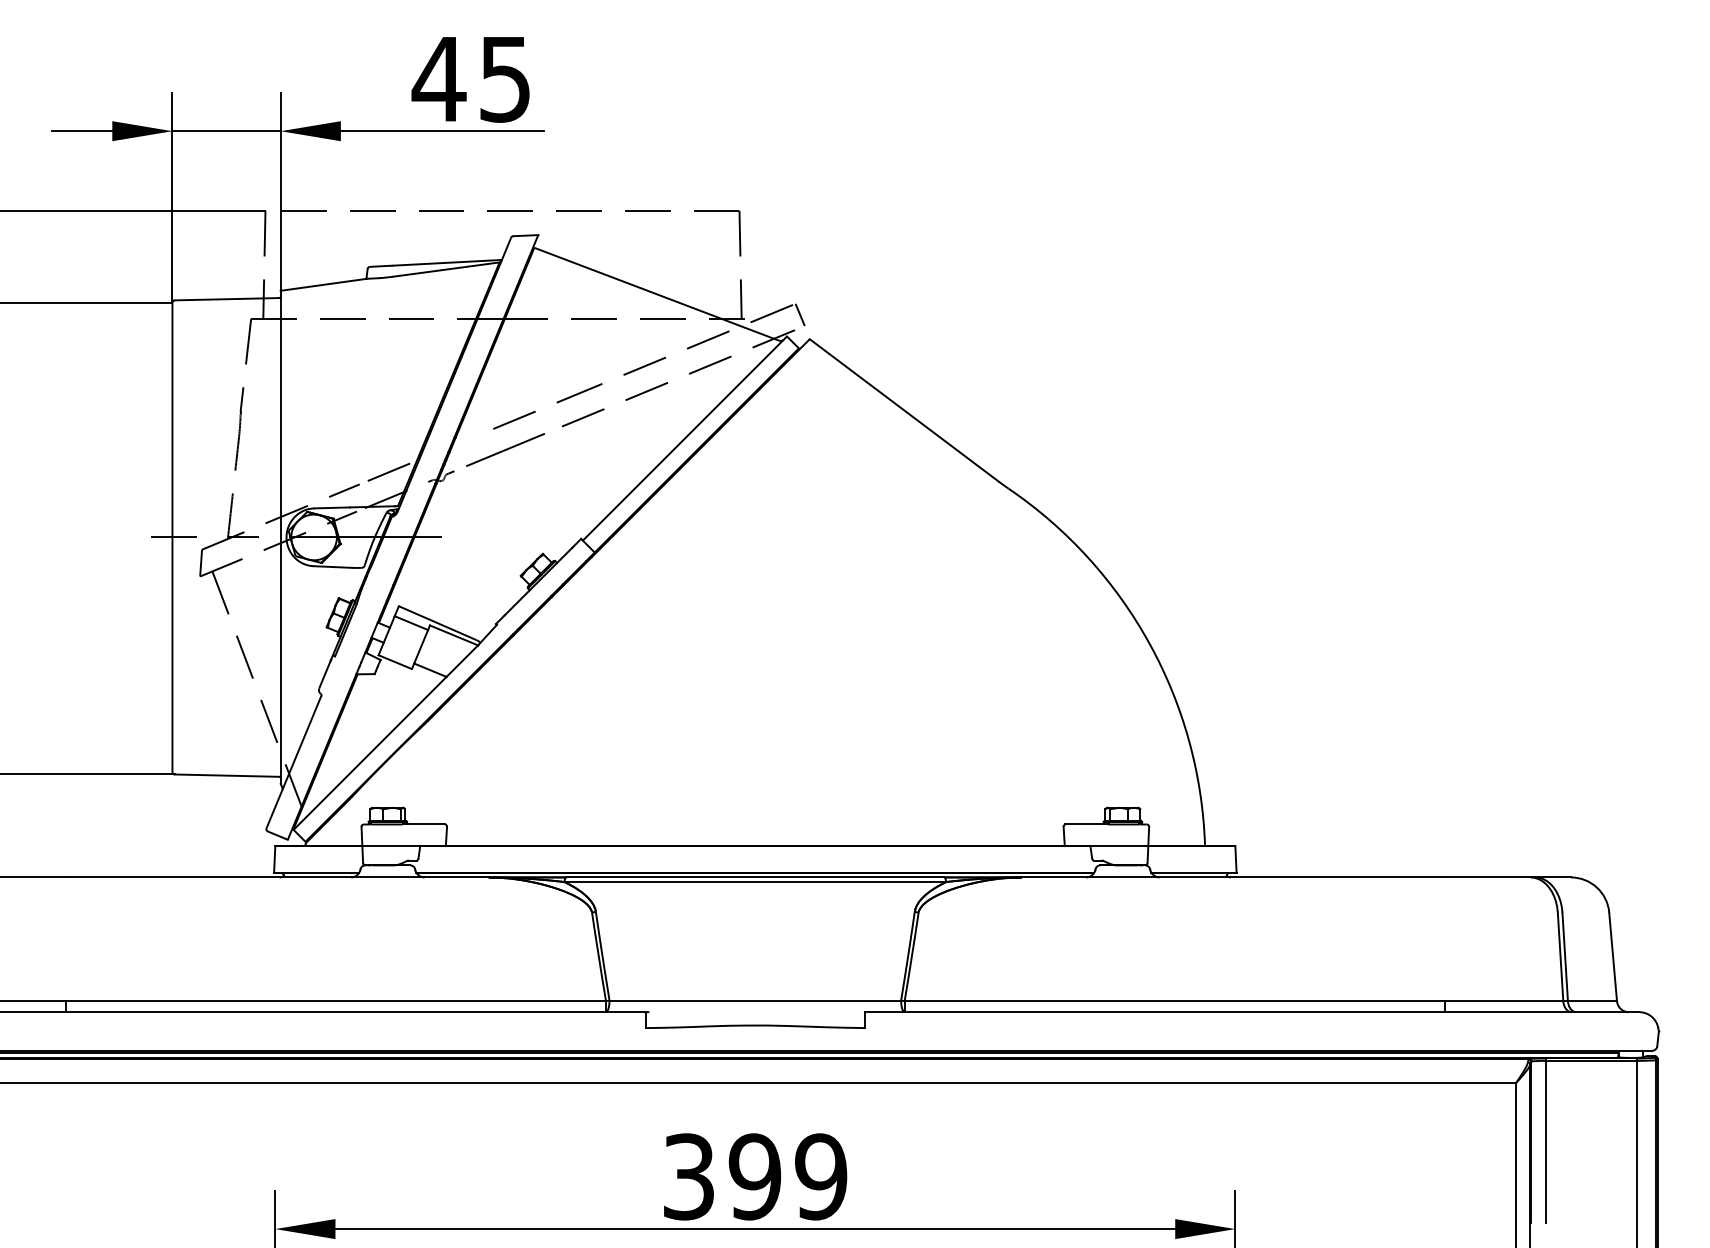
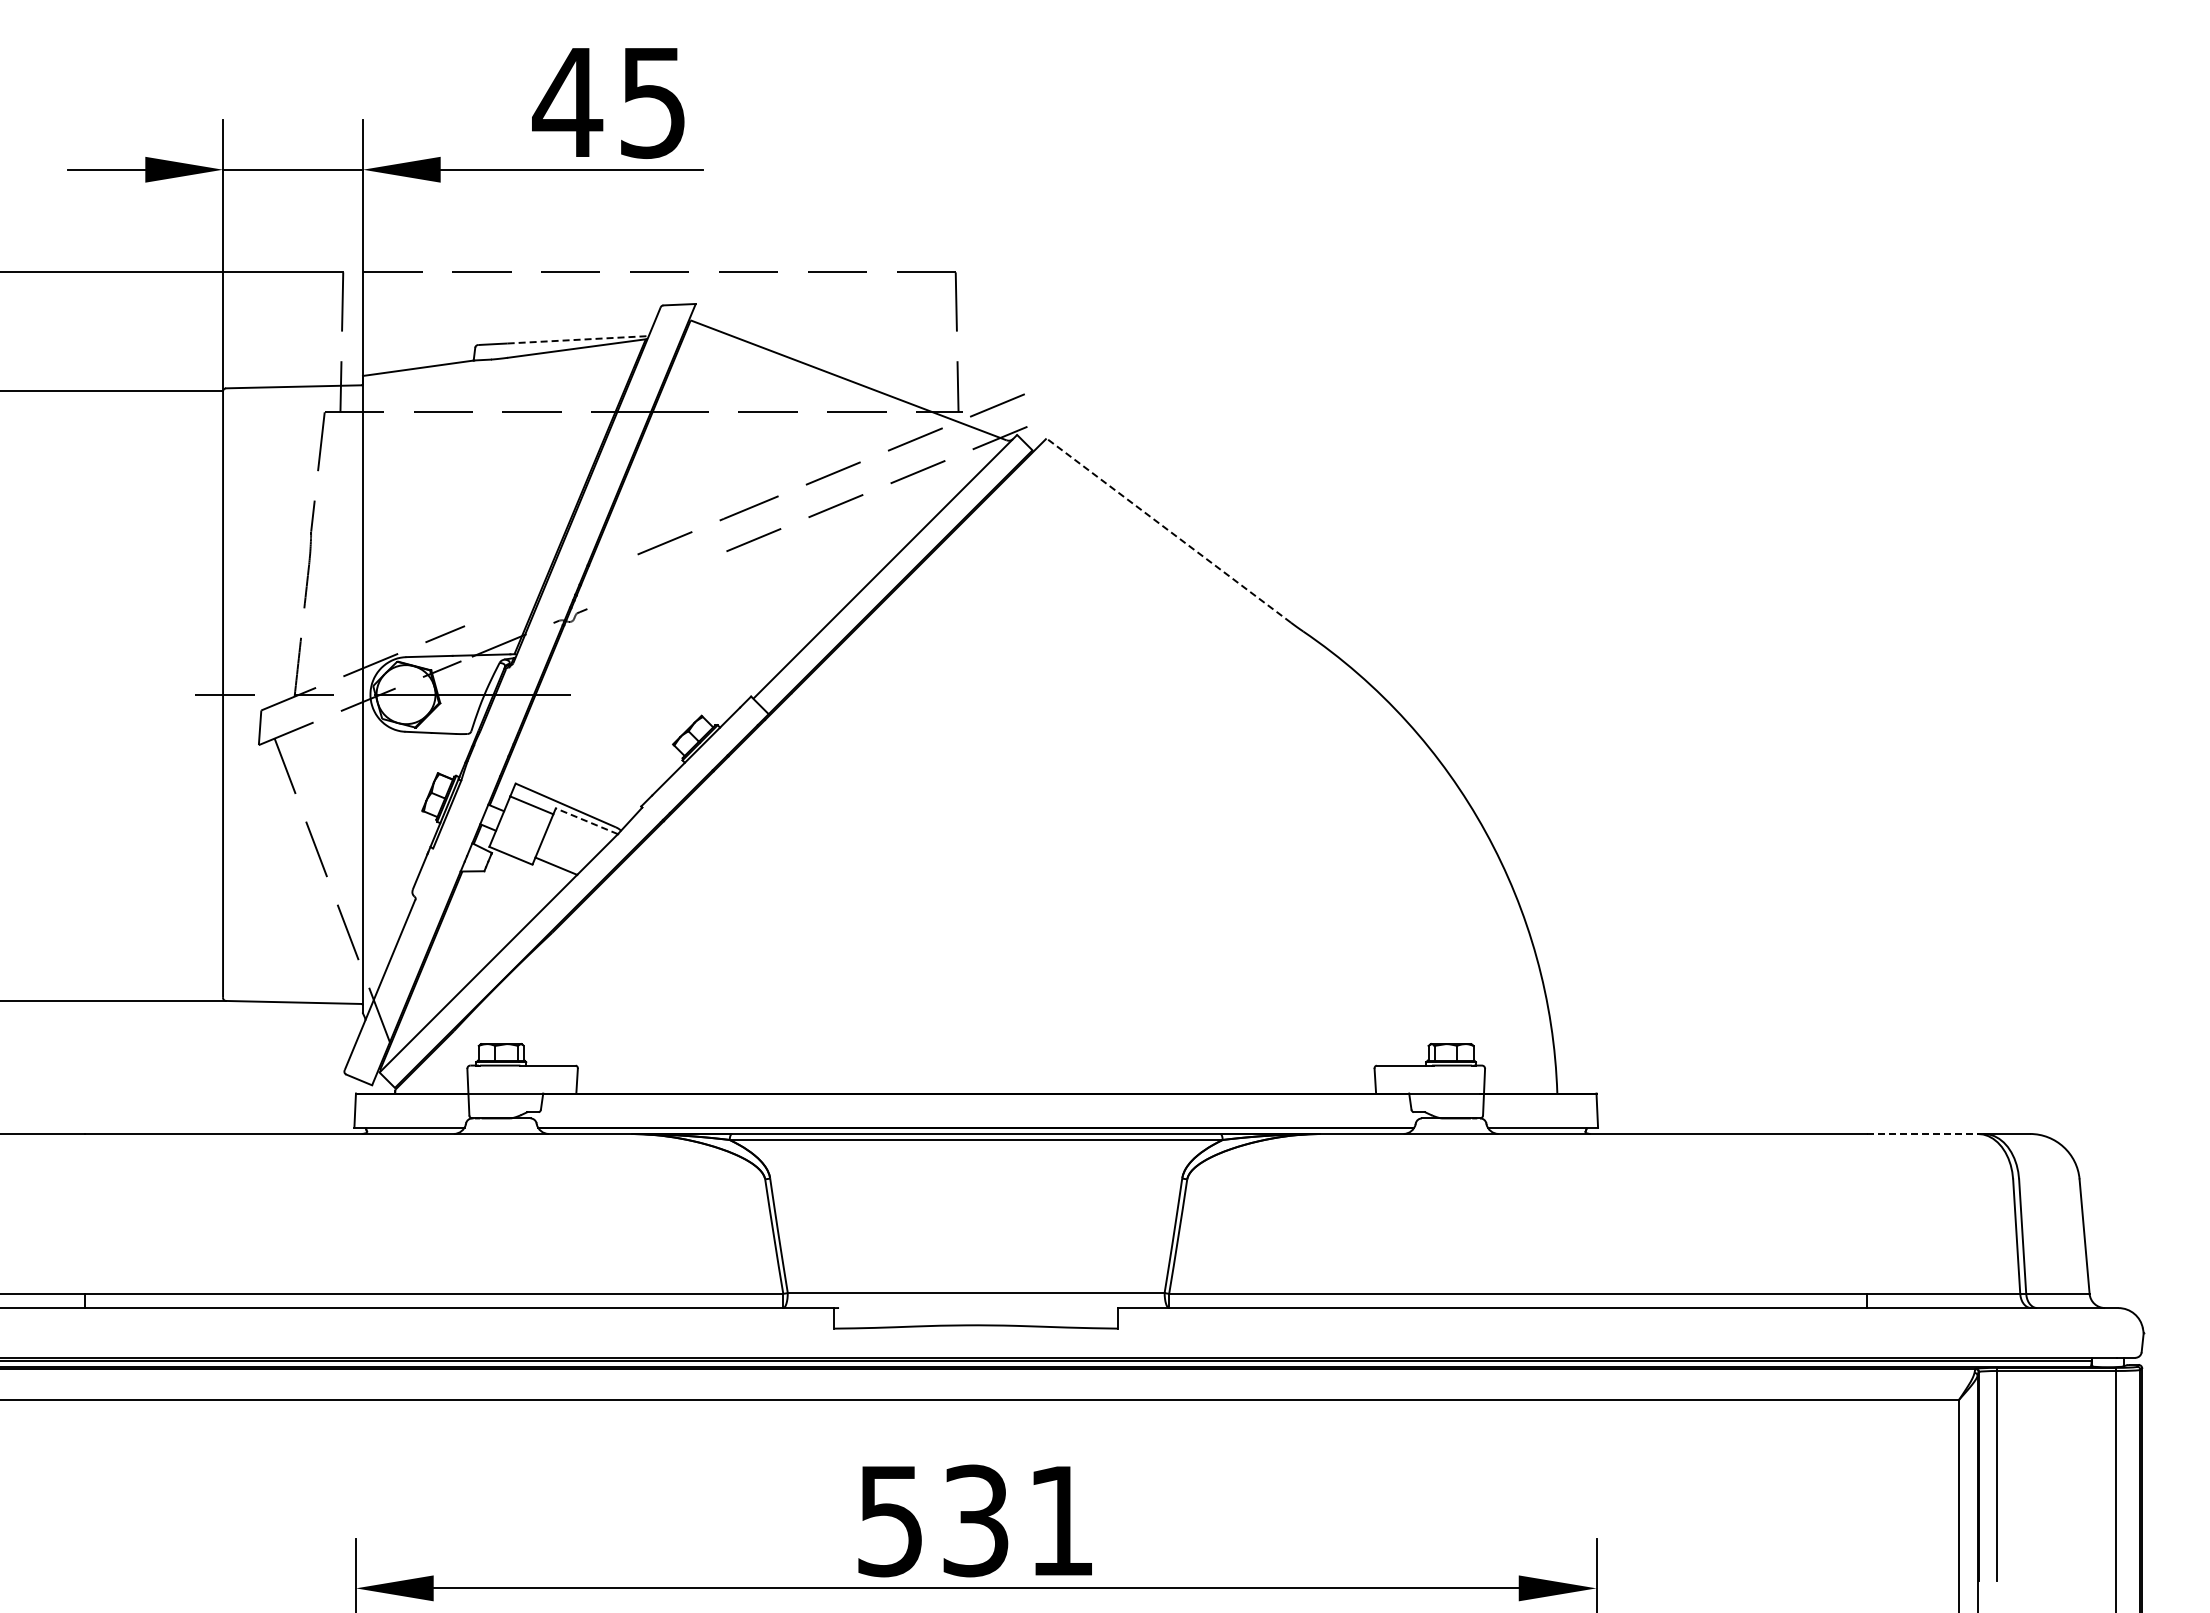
line: (447, 262) -> (578, 339), solid -> dashed
line: (800, 314) -> (1034, 406), removed
line: (904, 410) -> (1168, 530), solid -> dashed
line: (505, 449) -> (653, 581), removed
line: (395, 469) -> (511, 606), removed
line: (453, 635) -> (586, 821), solid -> dashed
line: (1488, 877) -> (1923, 1133), solid -> dashed
text: (755, 1176) -> (976, 1520), 399 -> 531

